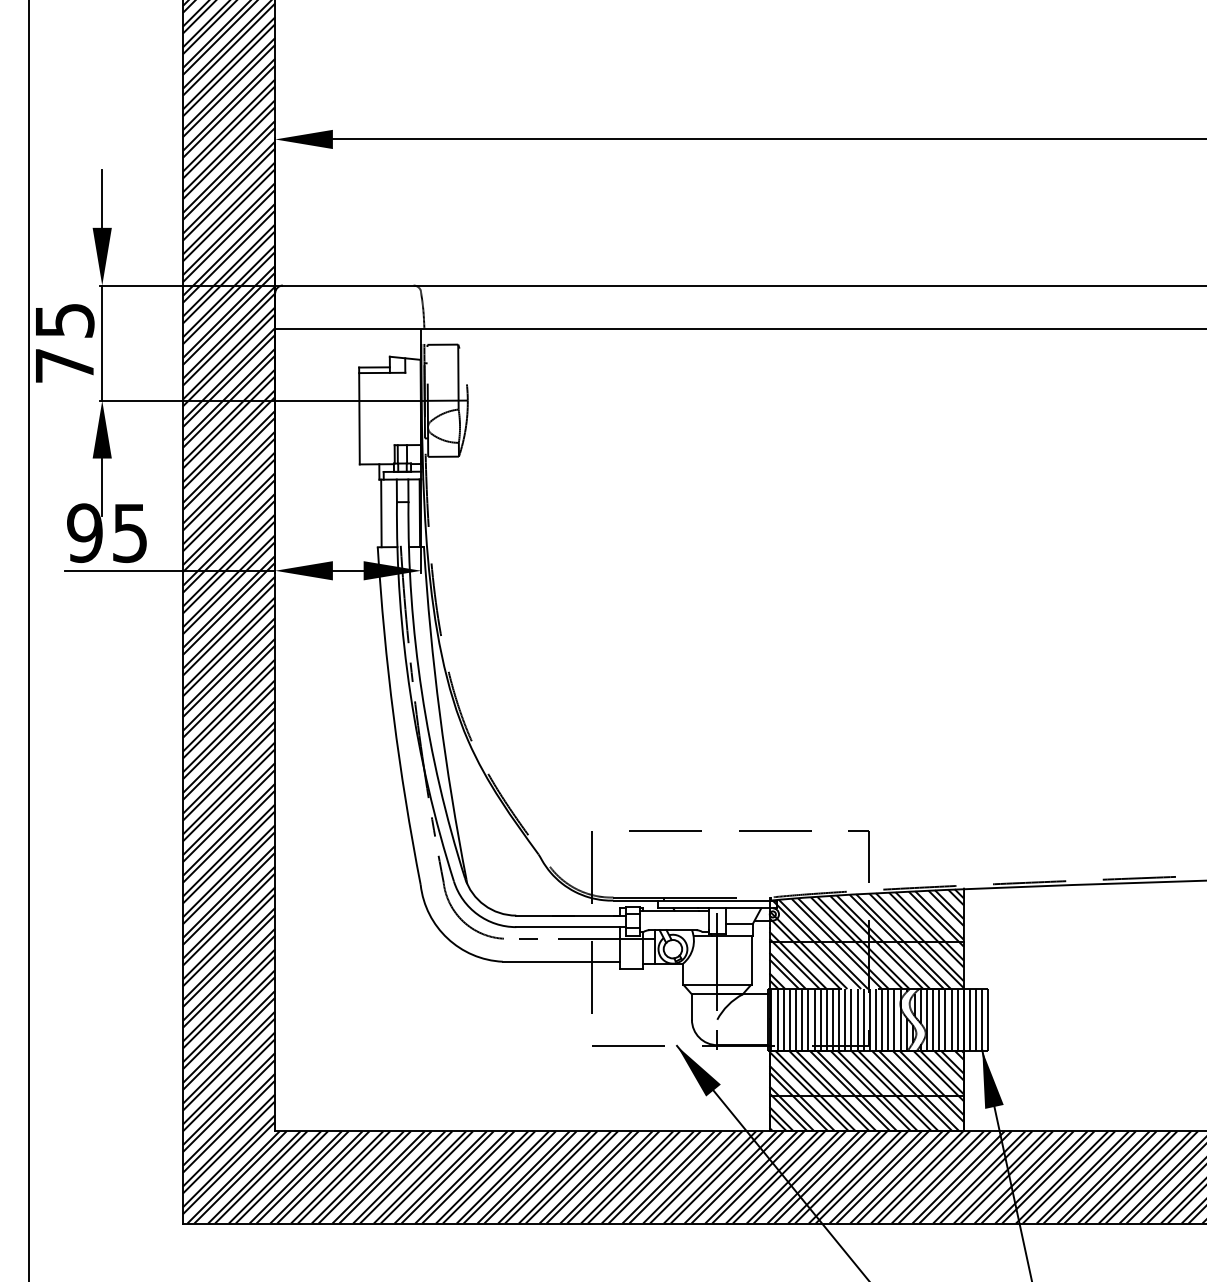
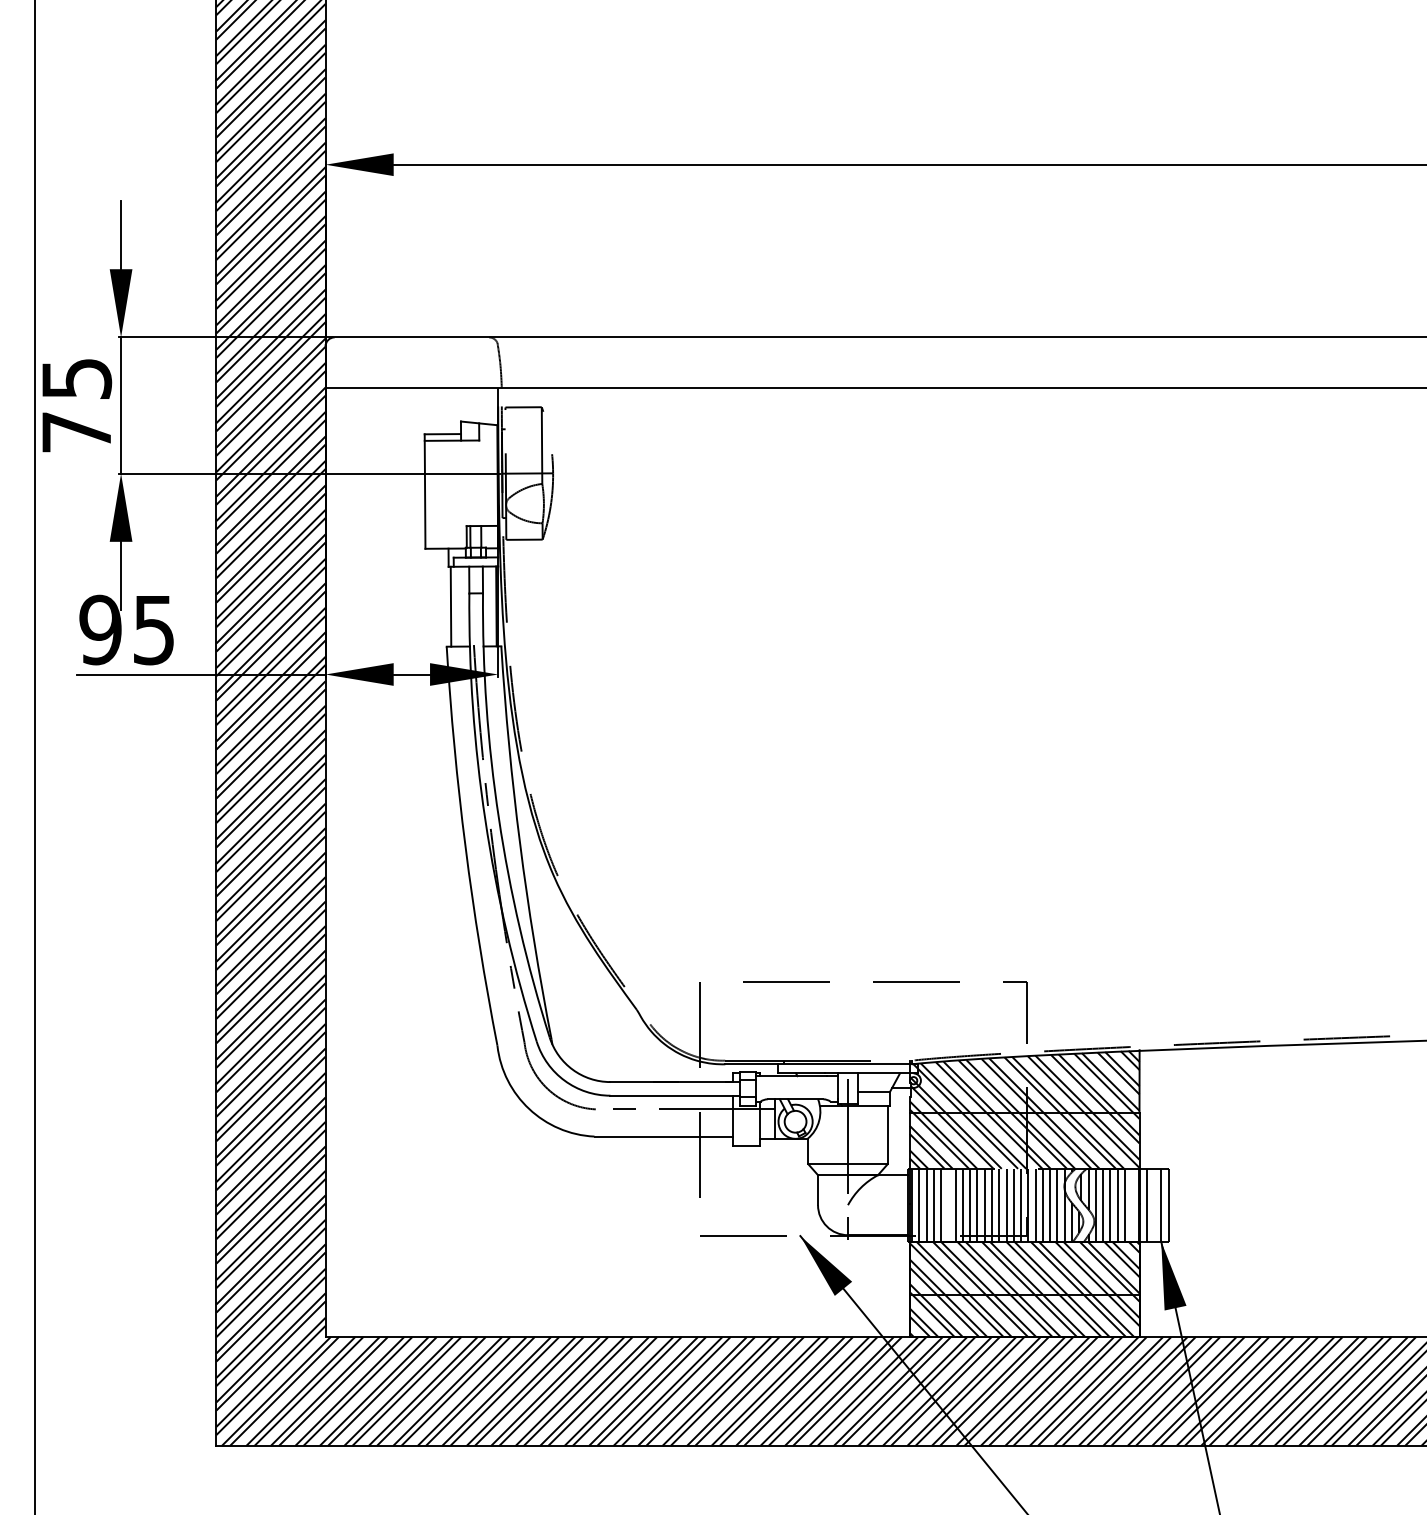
line: (802, 1019) -> (948, 1204), removed
line: (958, 1019) -> (1132, 1204), removed
line: (975, 1019) -> (1153, 1204), removed

